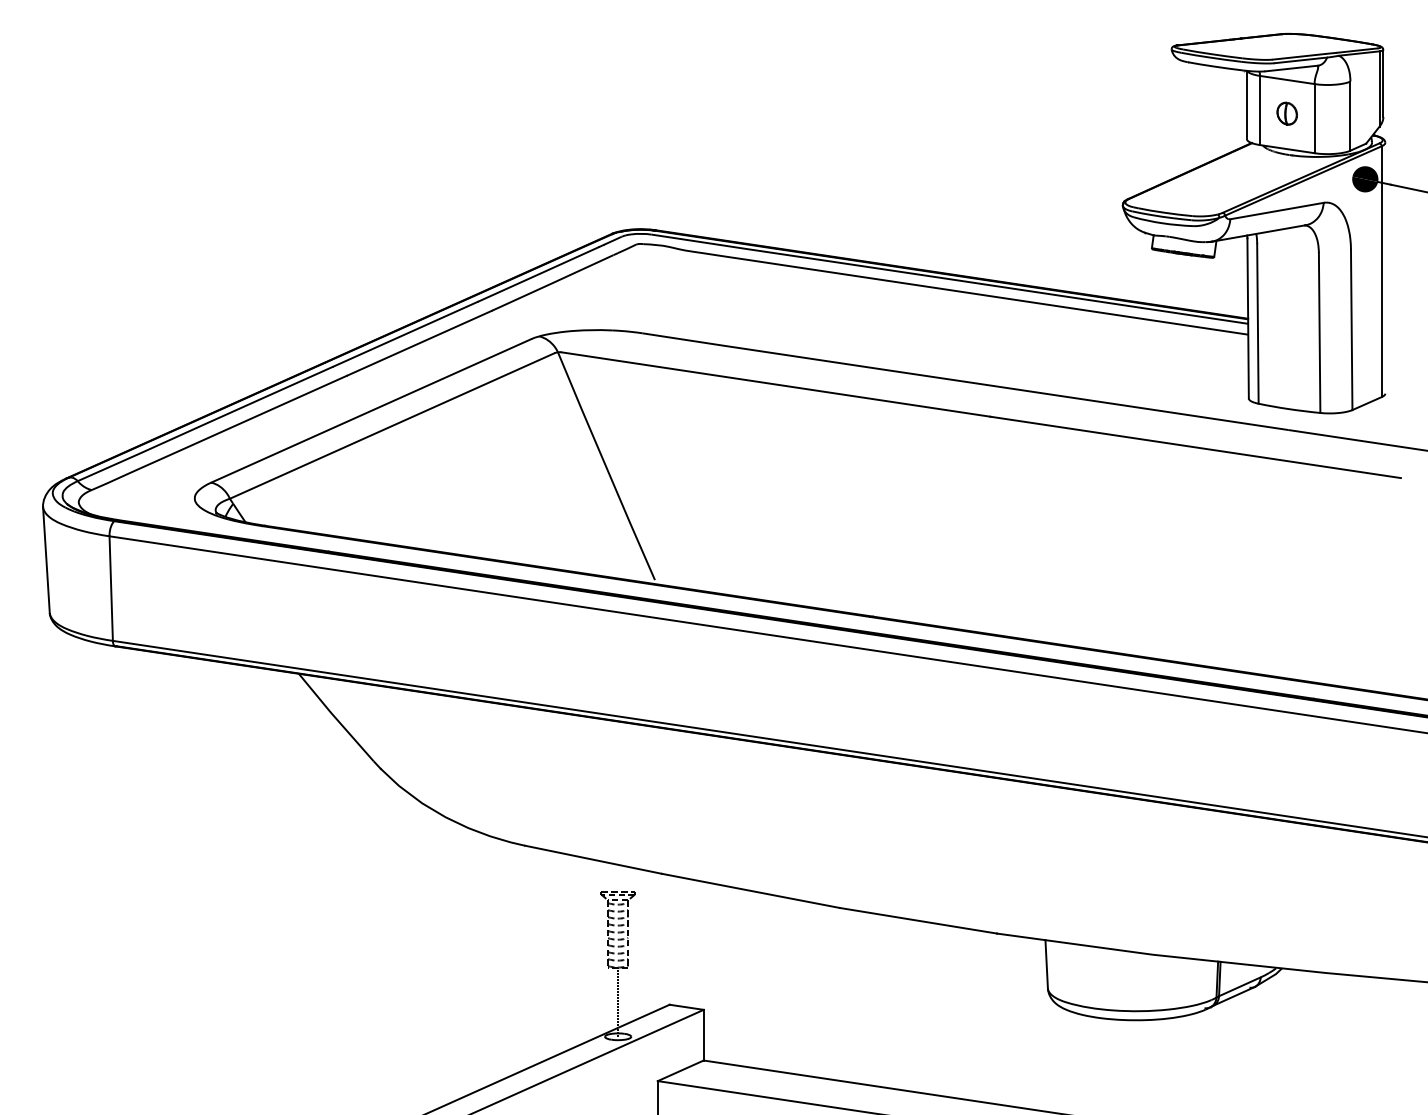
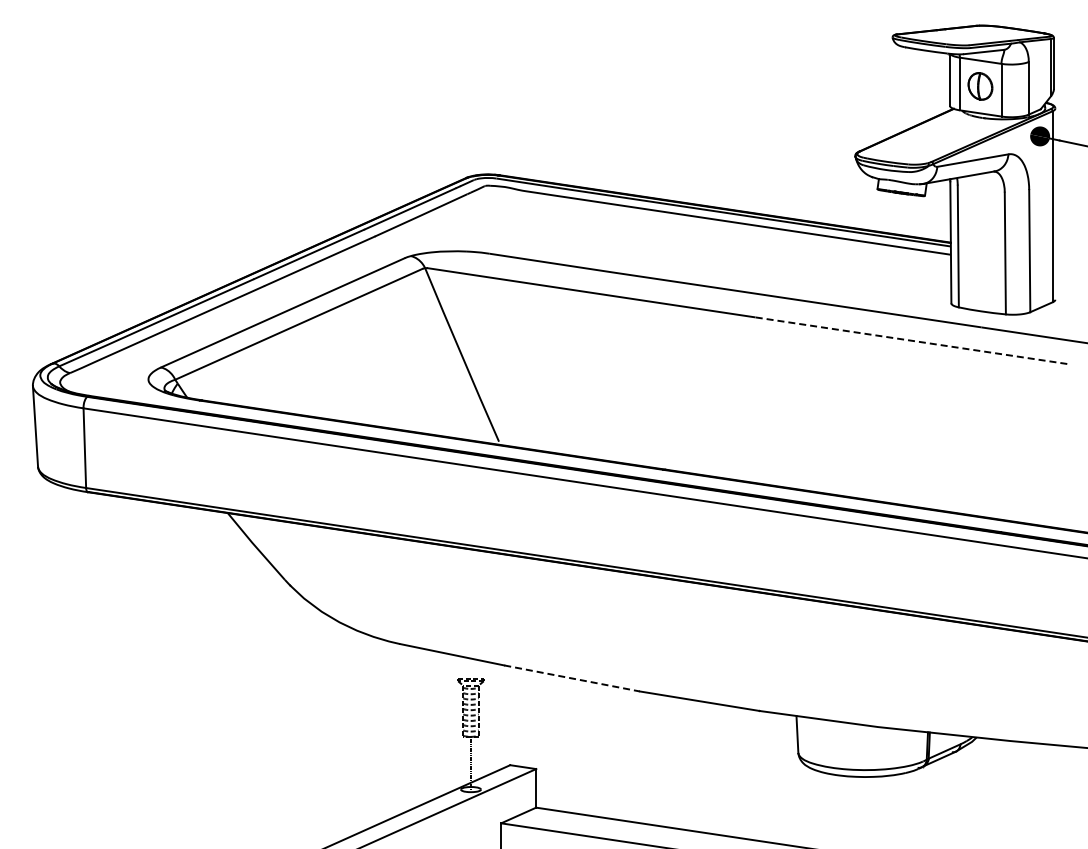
part: (1287, 113) -> (980, 86), size x1.6
line: (1195, 447) -> (910, 340), solid -> dashed
line: (751, 890) -> (572, 678), solid -> dashed

